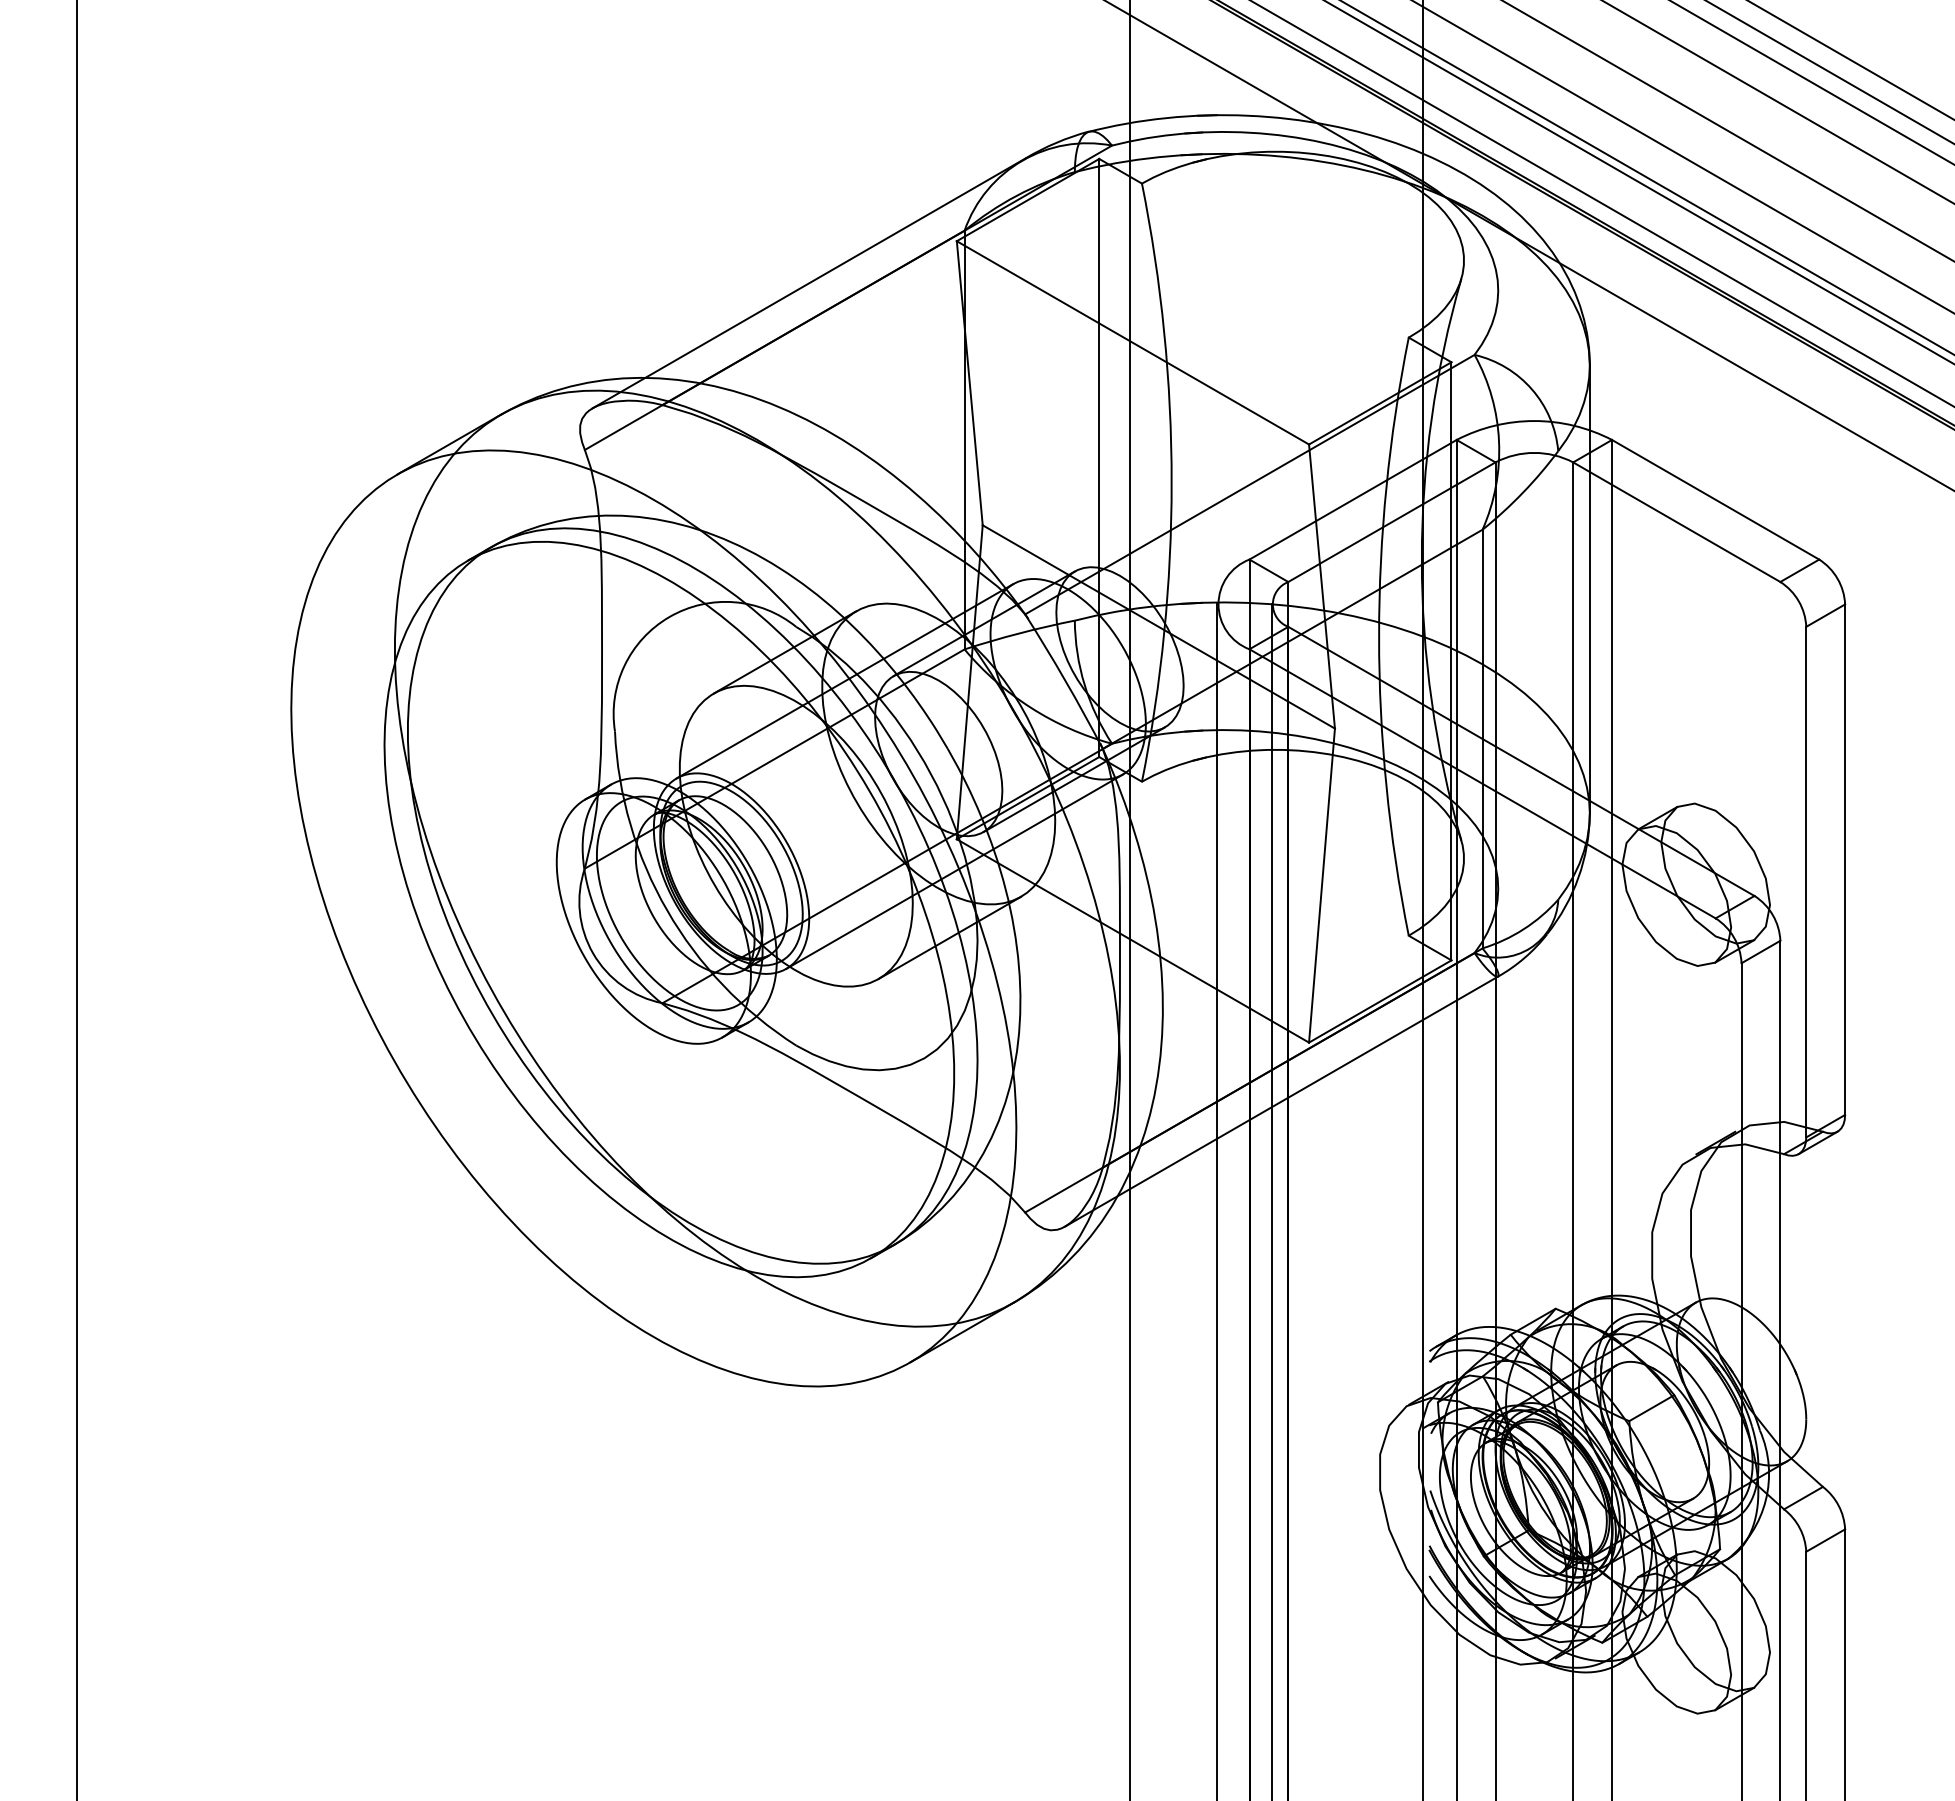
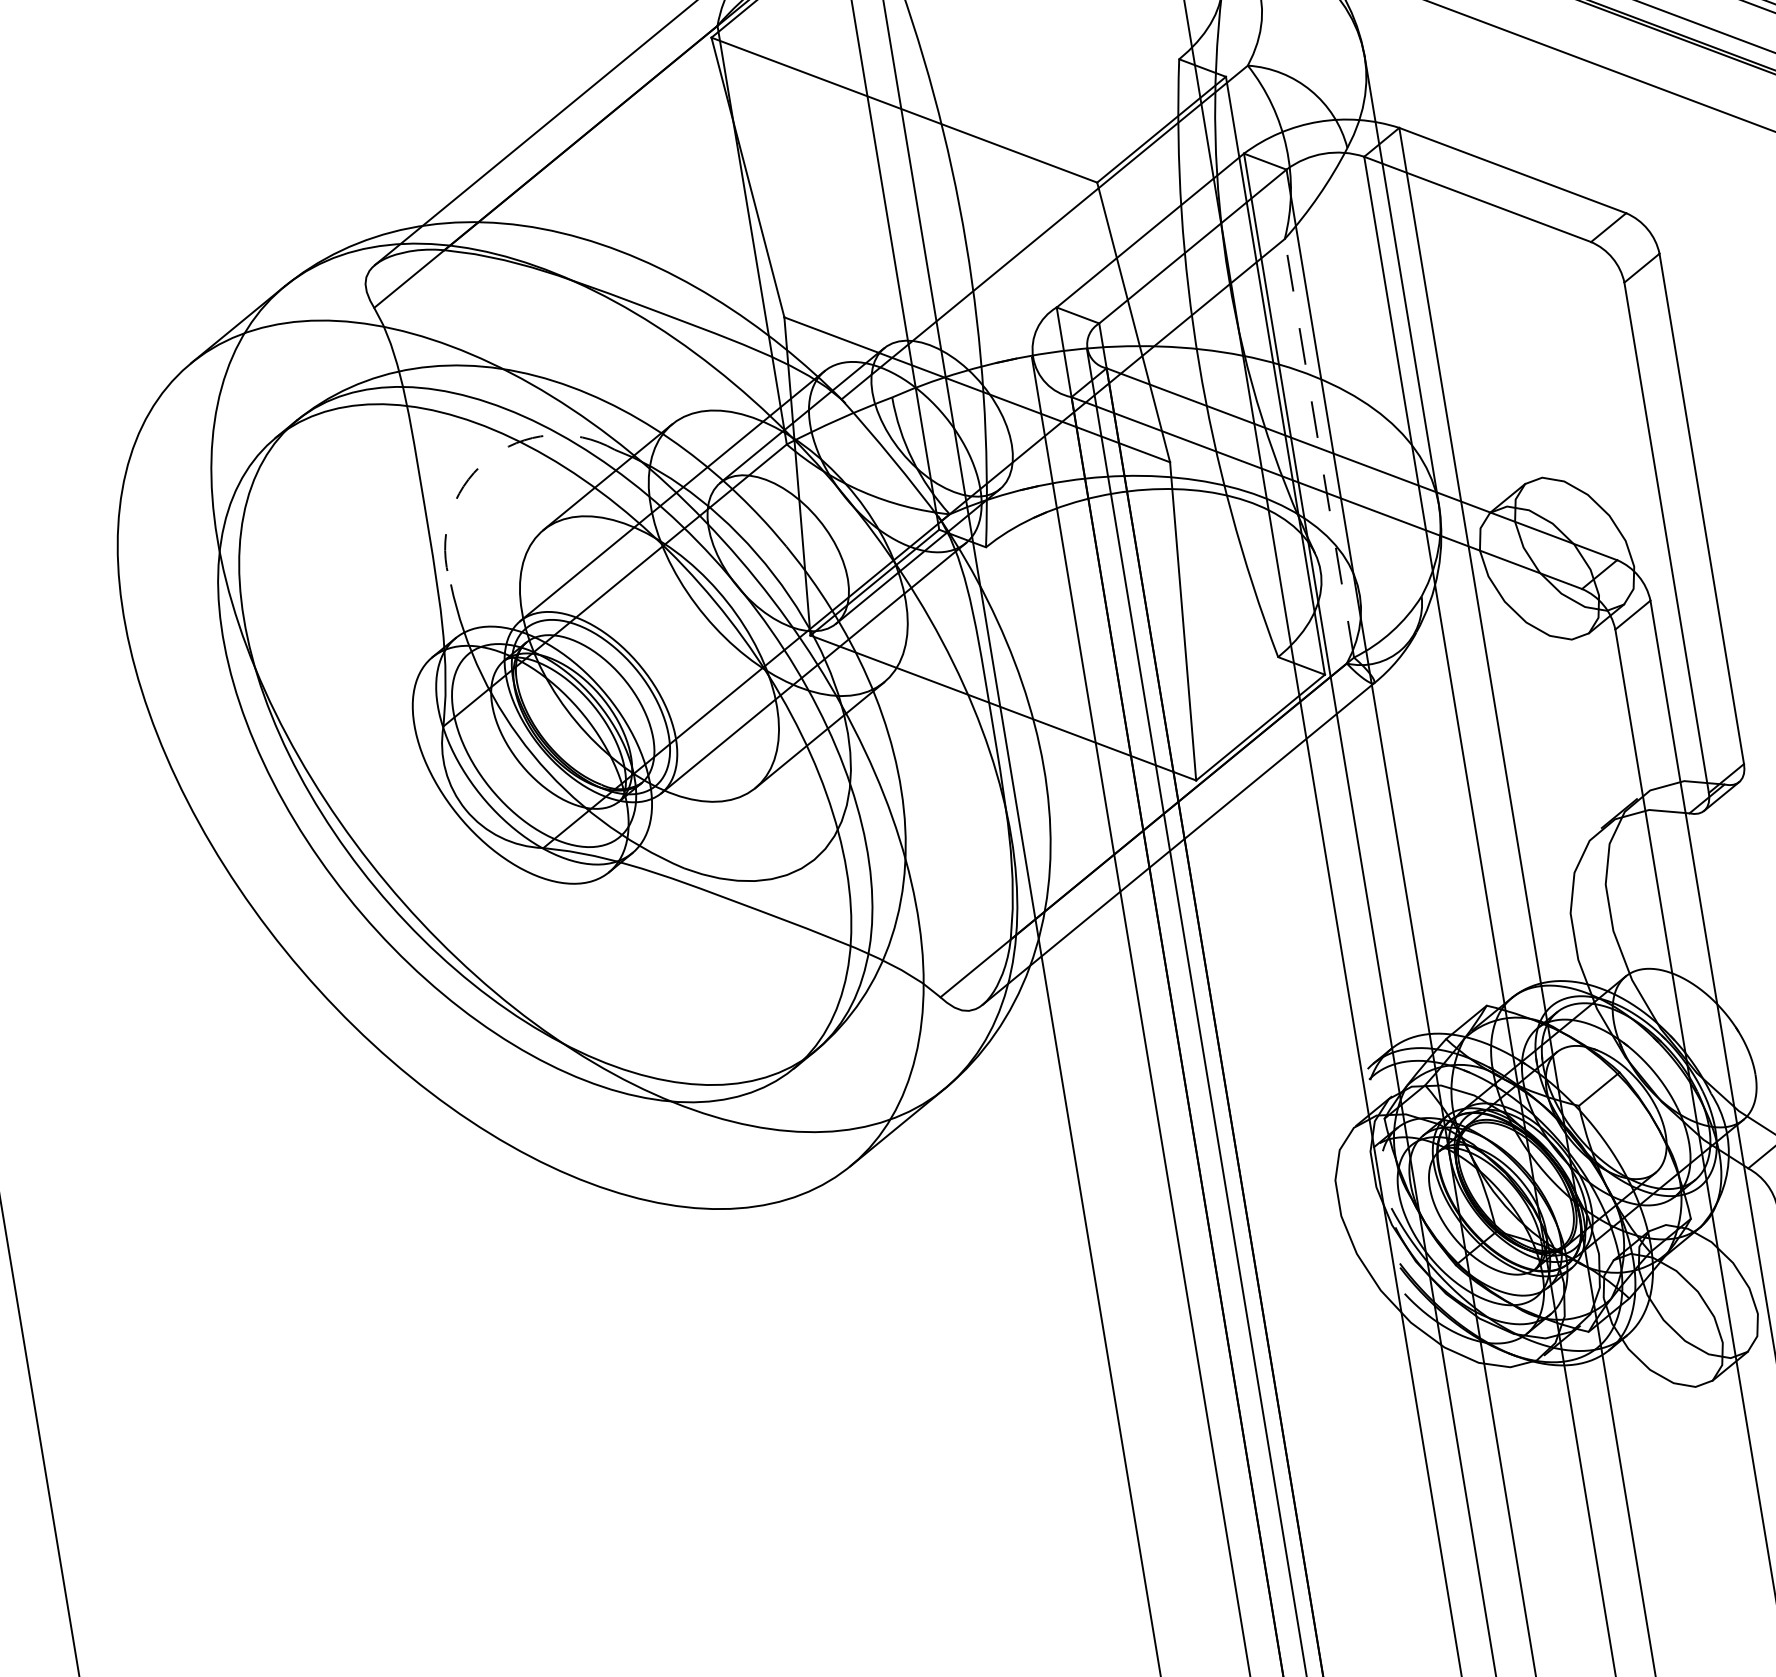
arc: (669, 616) -> (486, 460), solid -> dashed
line: (1482, 738) -> (1319, 447), solid -> dashed

